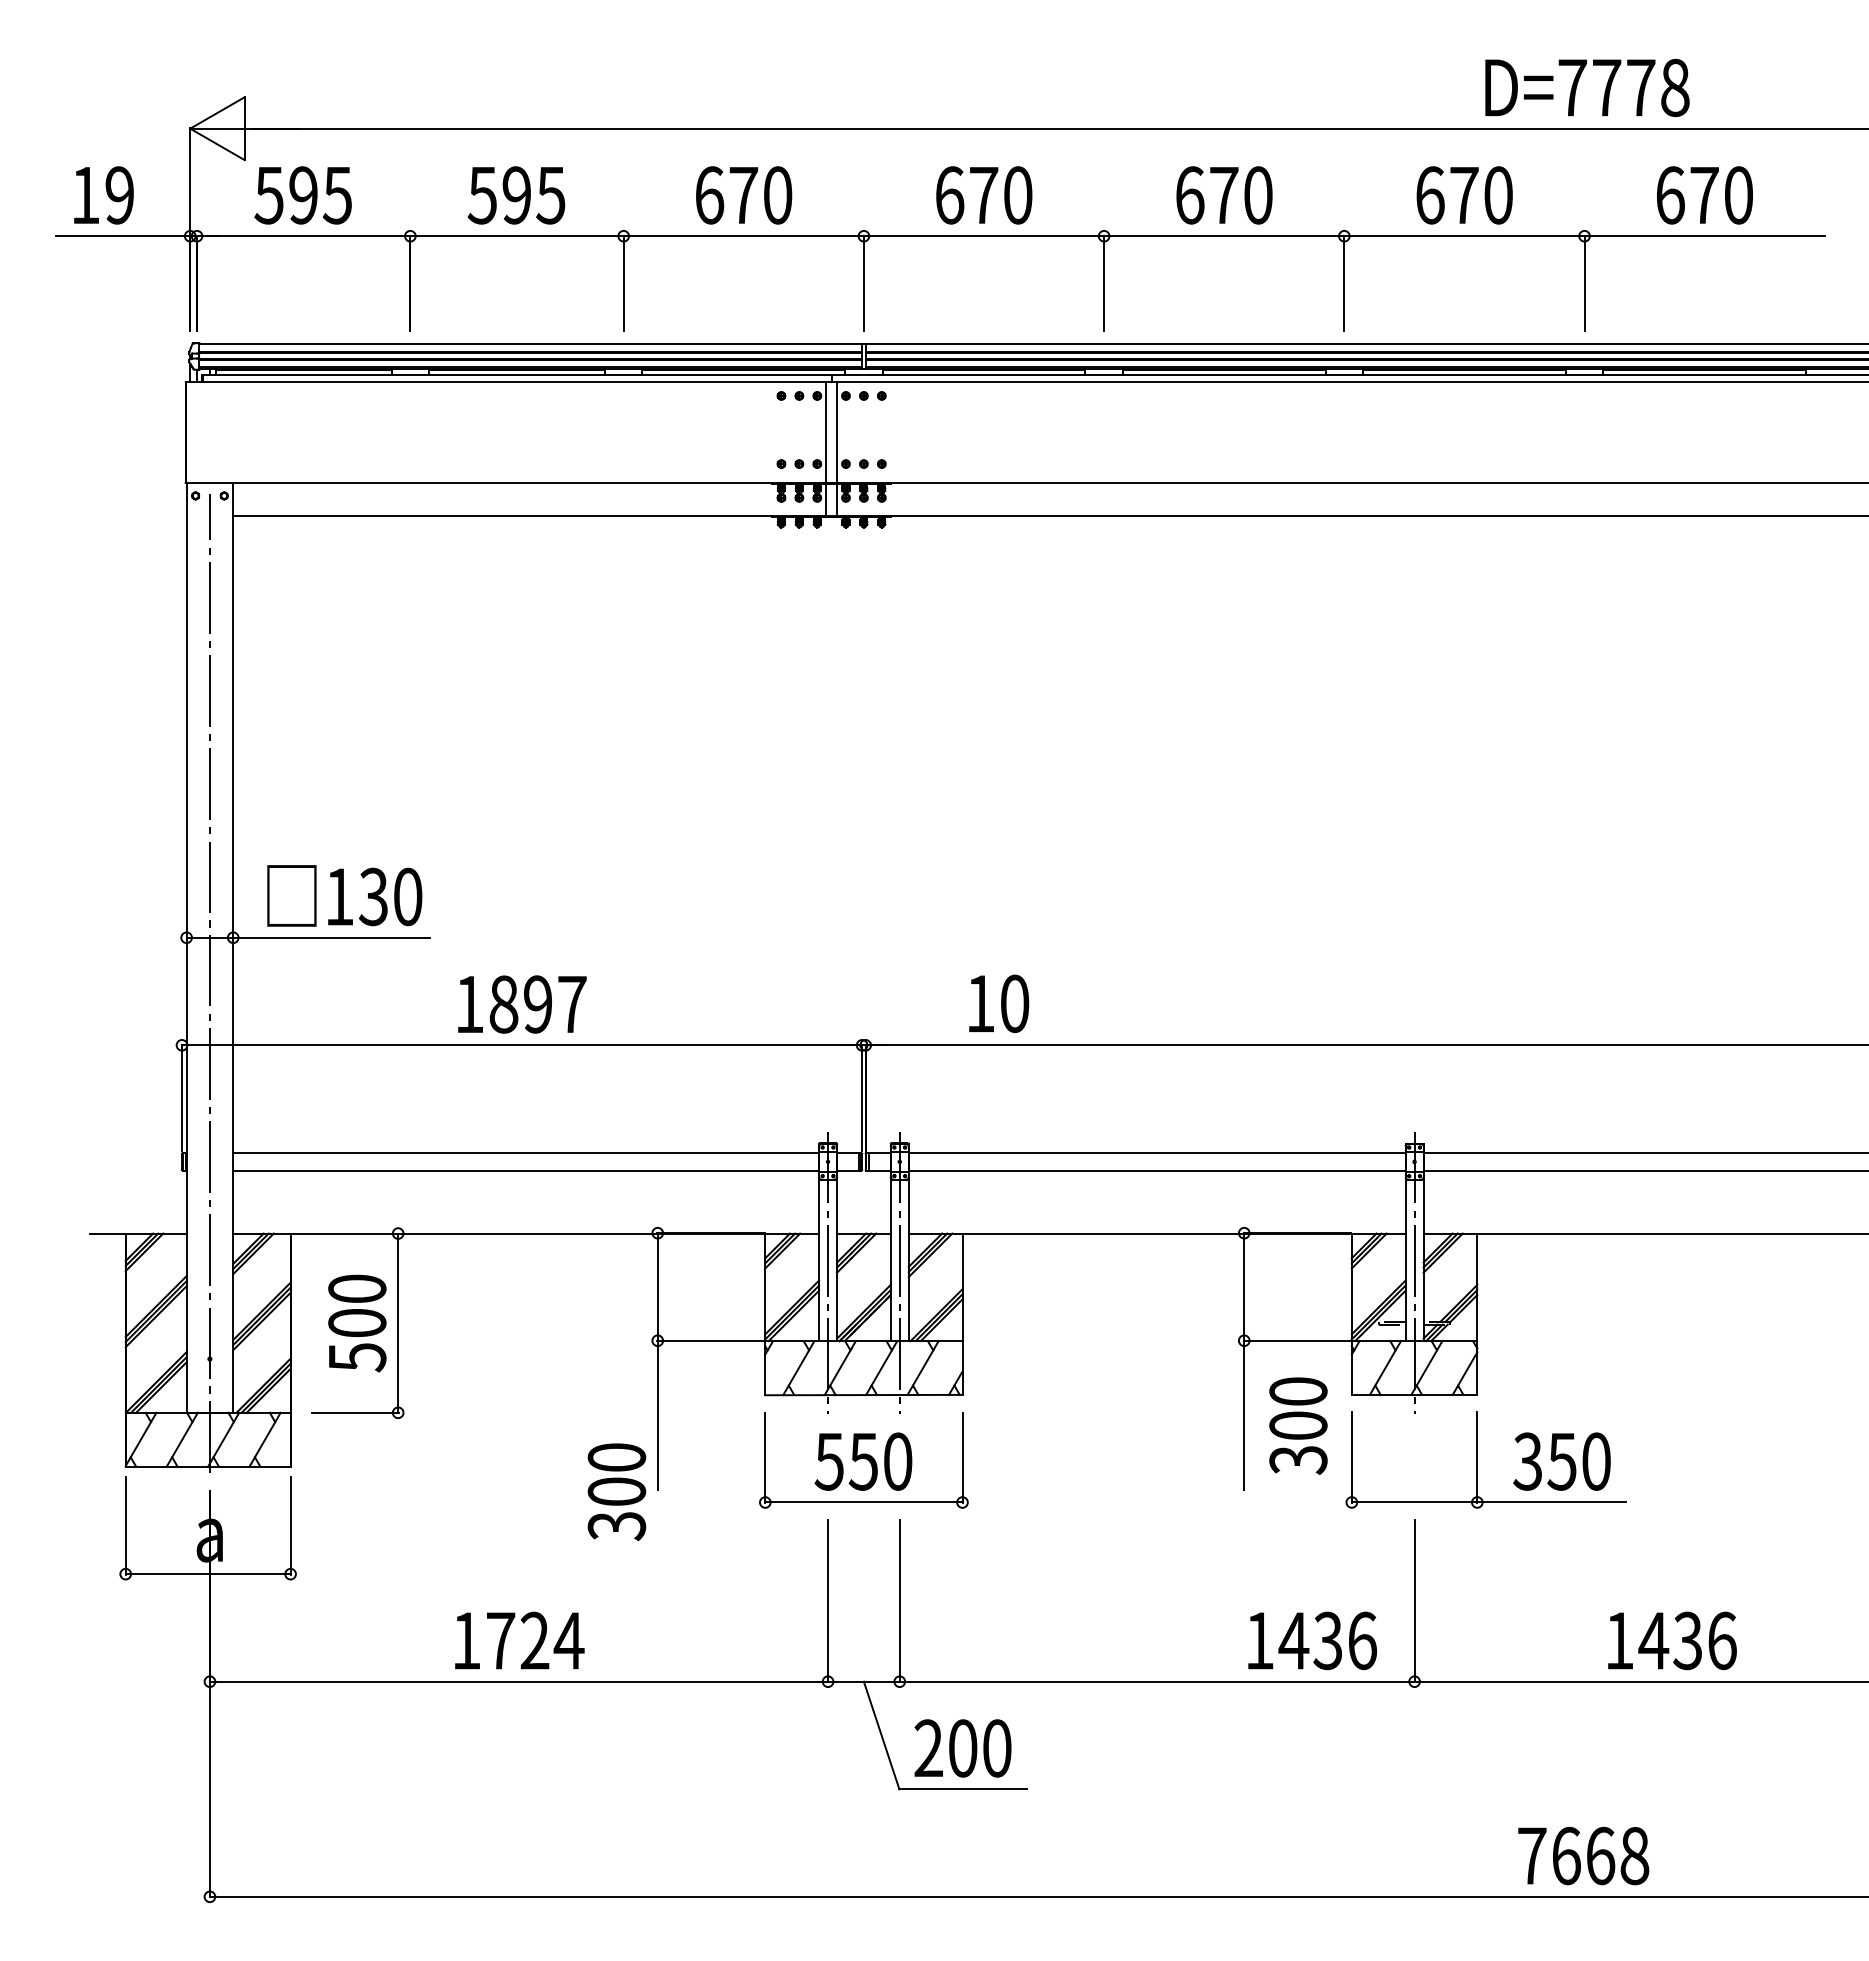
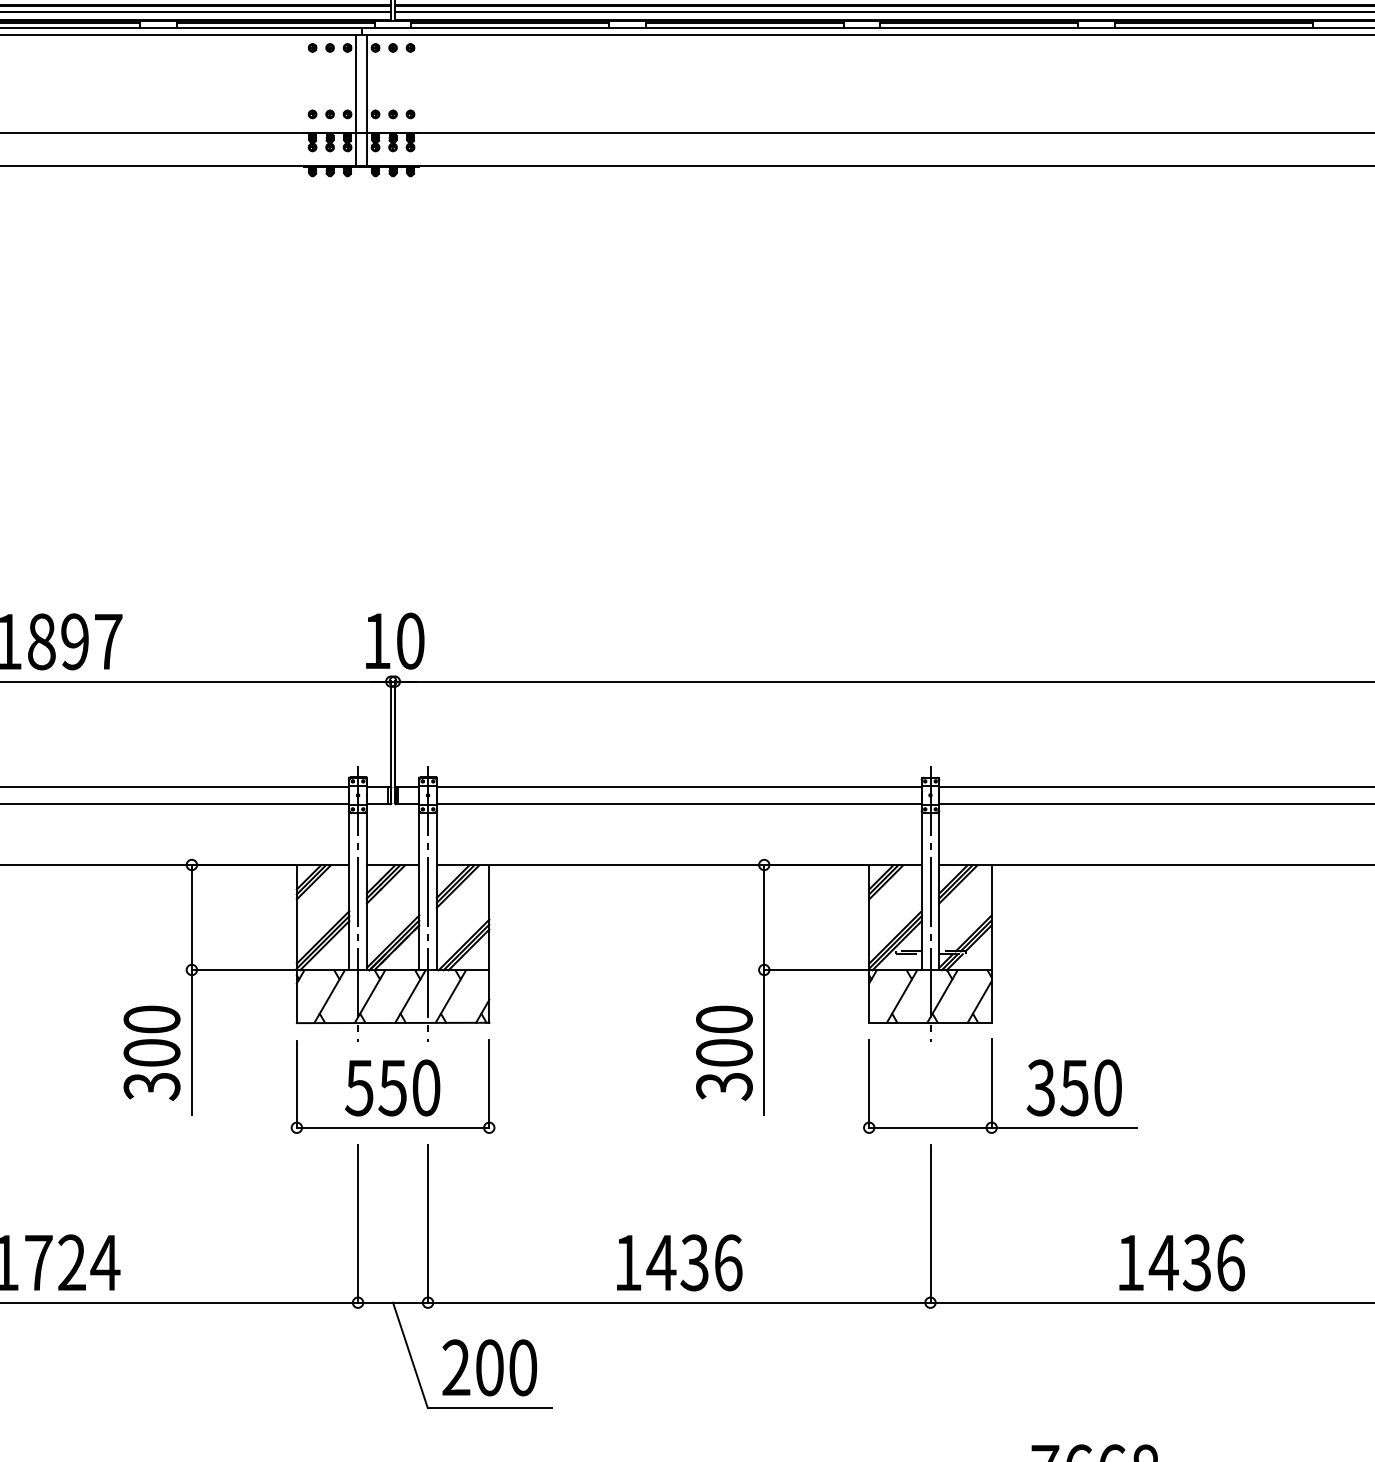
text: (999, 1003) -> (395, 640), moved
text: (1298, 1425) -> (724, 1052), moved
text: (616, 1491) -> (151, 1052), moved
text: (1312, 1640) -> (679, 1262), moved

